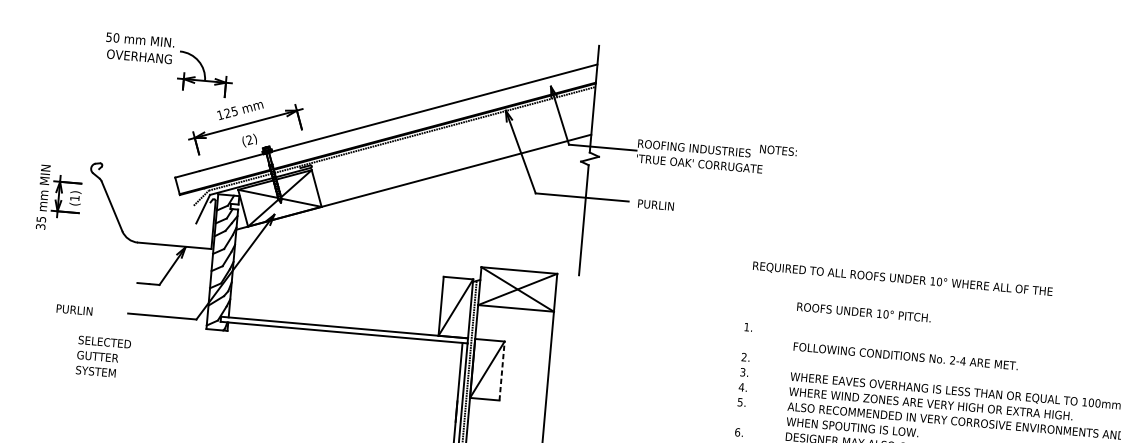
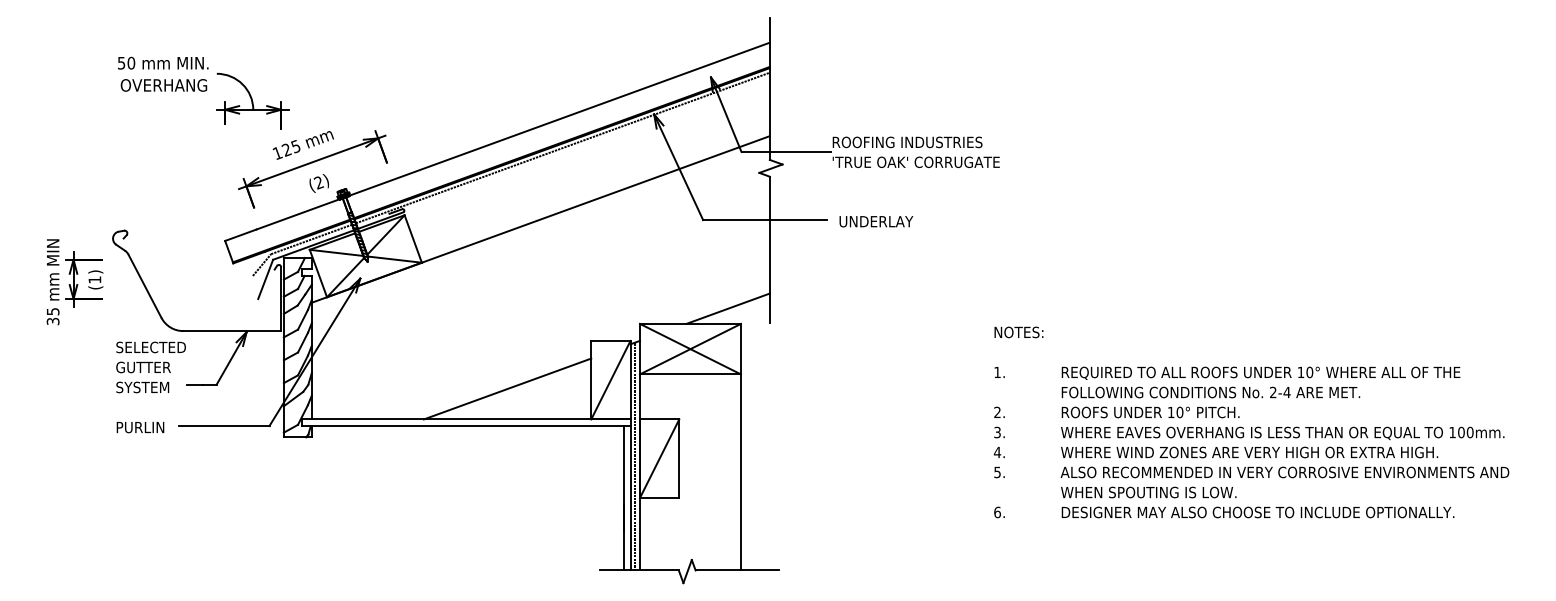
text: (778, 150) -> (1018, 332), moved
text: (665, 205) -> (876, 221), PURLIN -> UNDERLAY
line: (548, 261) -> (727, 308), added
text: (902, 278) -> (1260, 372), moved
line: (377, 307) -> (507, 388), added
text: (74, 310) -> (140, 427), moved
text: (863, 312) -> (1150, 412), moved
text: (103, 357) -> (150, 367), moved
line: (502, 370) -> (679, 458), dashed -> solid

